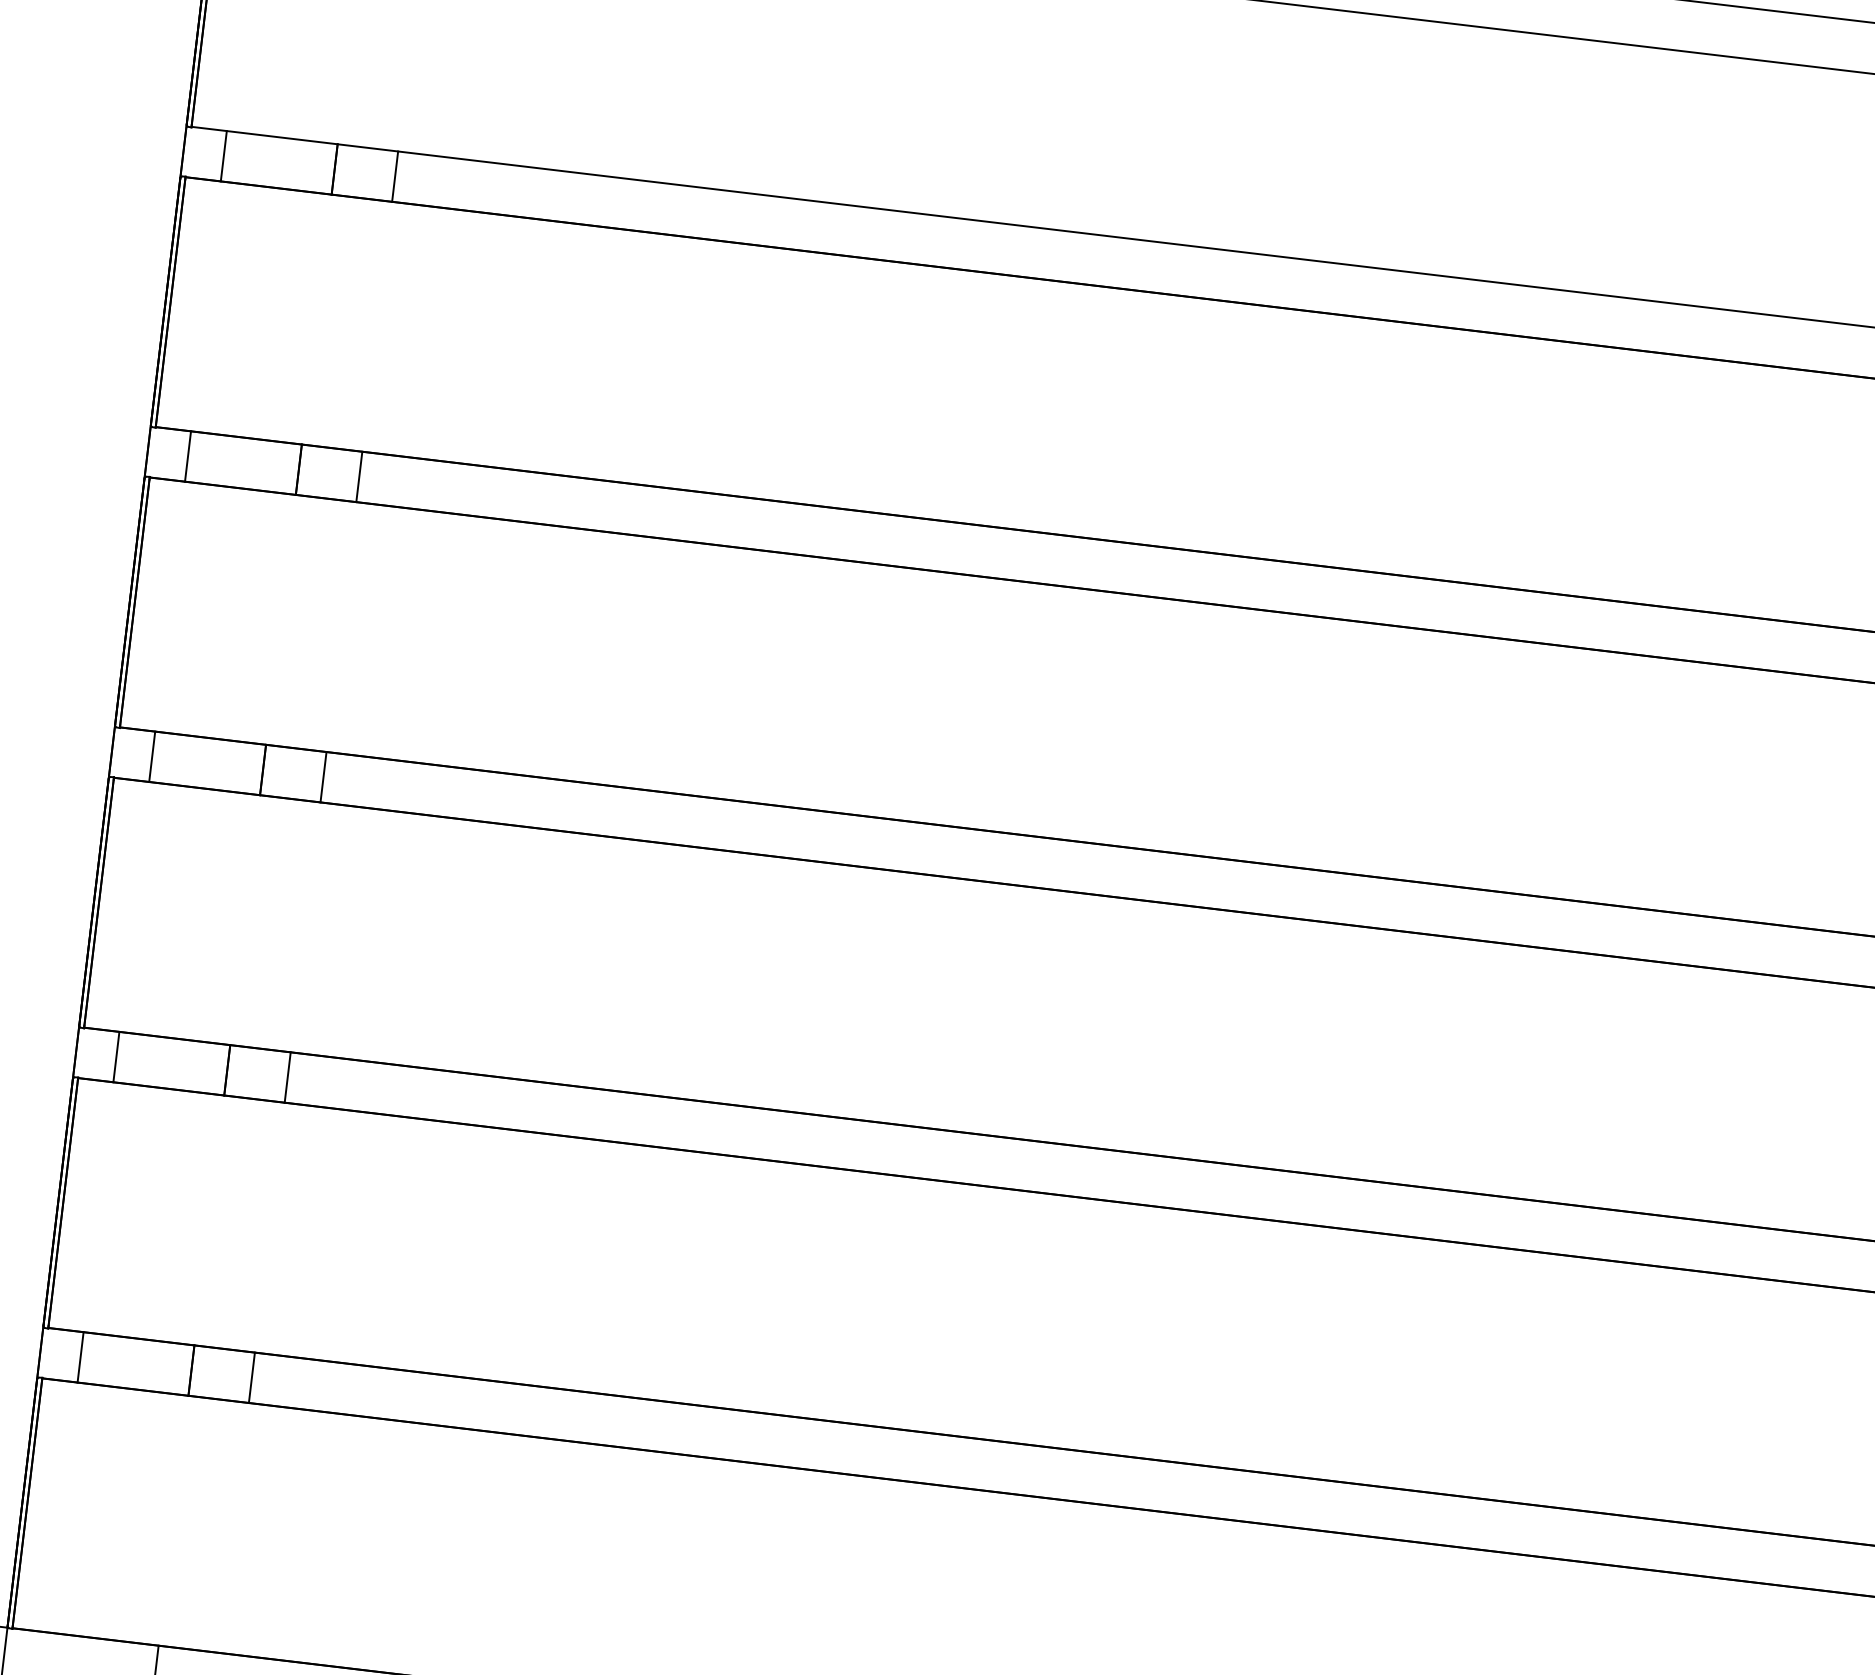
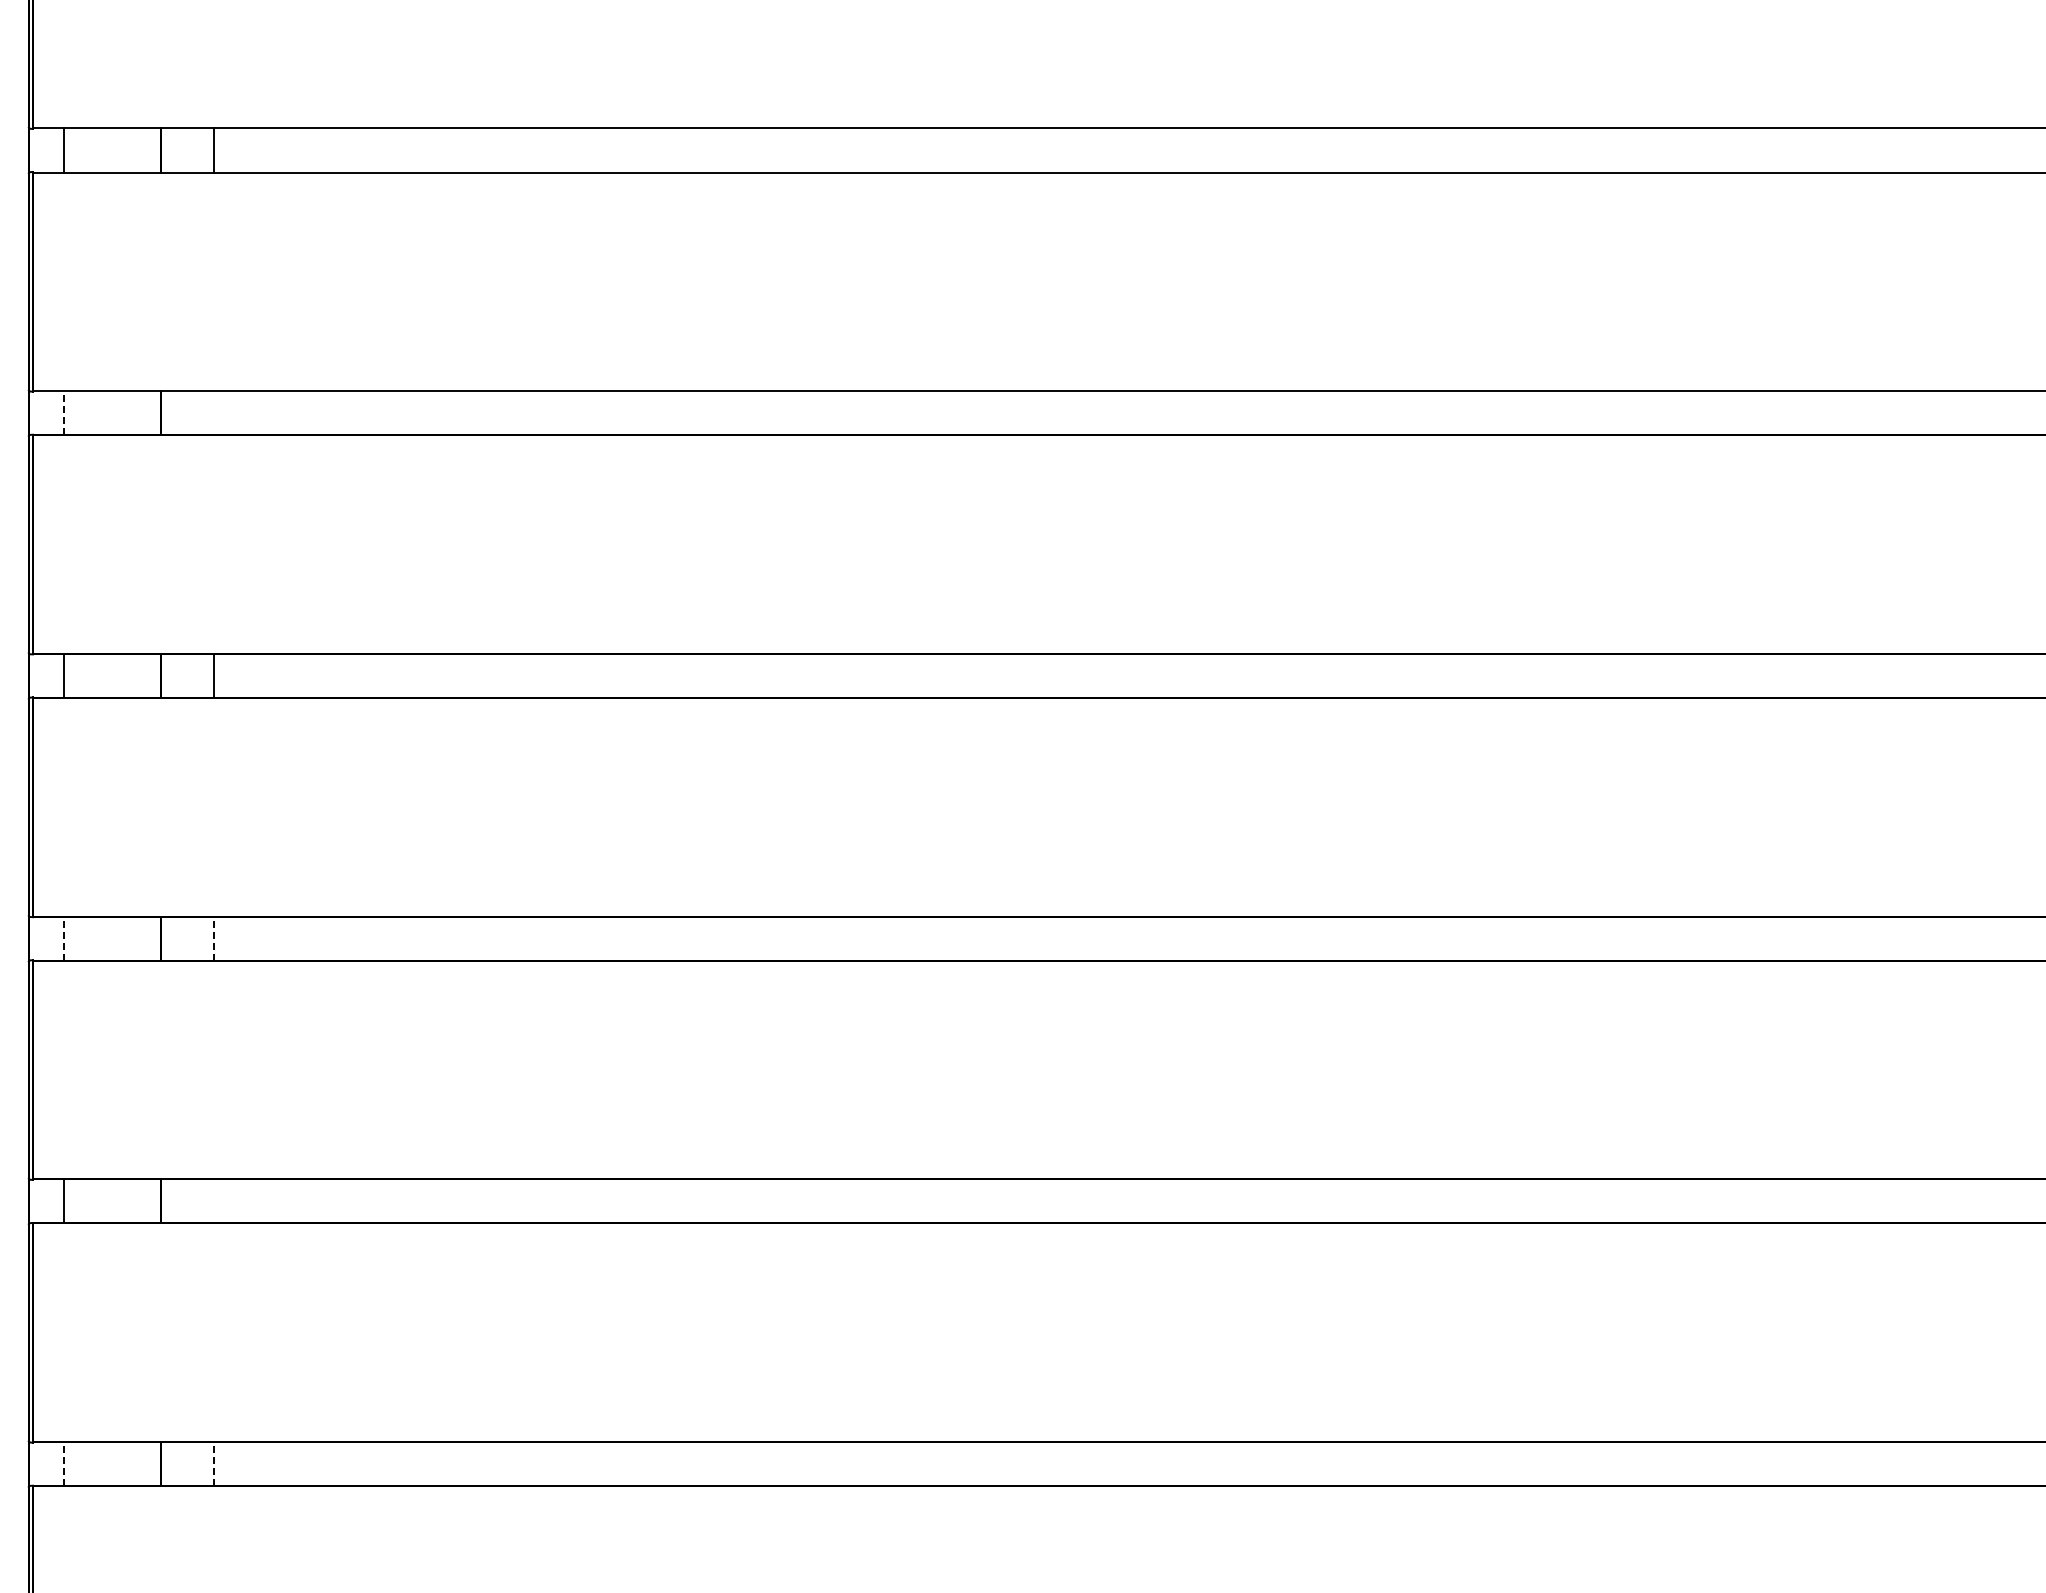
line: (223, 155) -> (63, 412), solid -> dashed
line: (394, 176) -> (213, 413), removed
line: (151, 756) -> (63, 938), solid -> dashed
line: (323, 776) -> (213, 938), solid -> dashed
line: (287, 1077) -> (213, 1201), removed
line: (80, 1356) -> (63, 1463), solid -> dashed
line: (251, 1377) -> (213, 1463), solid -> dashed

